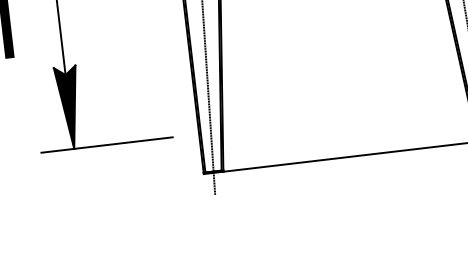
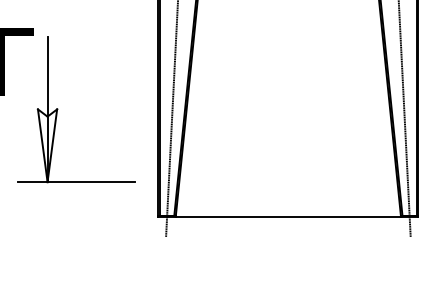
fill: (69, 107) -> (47, 145), removed

